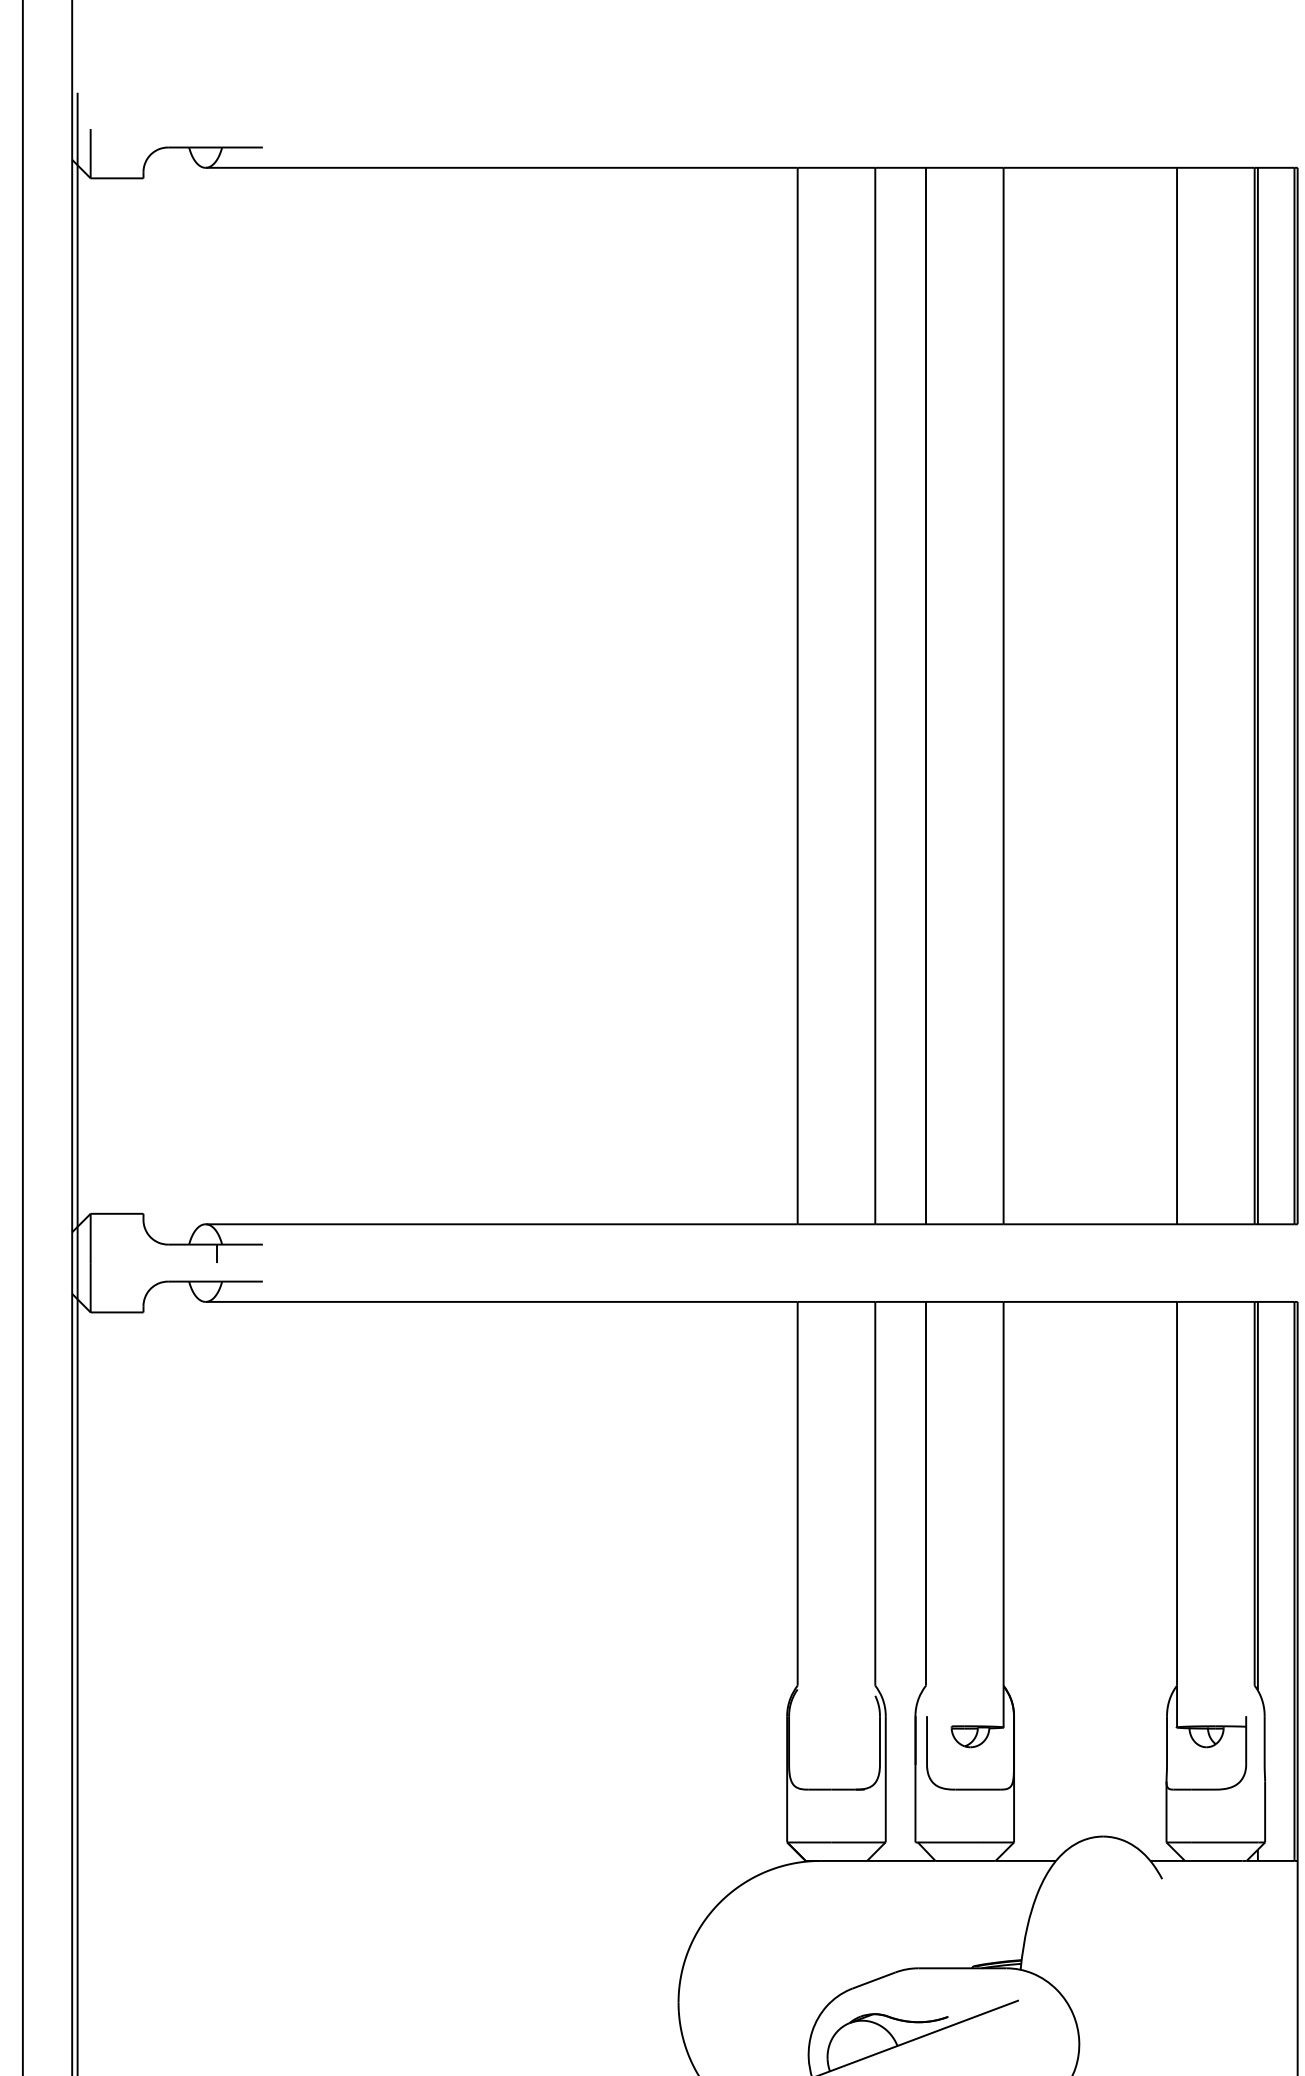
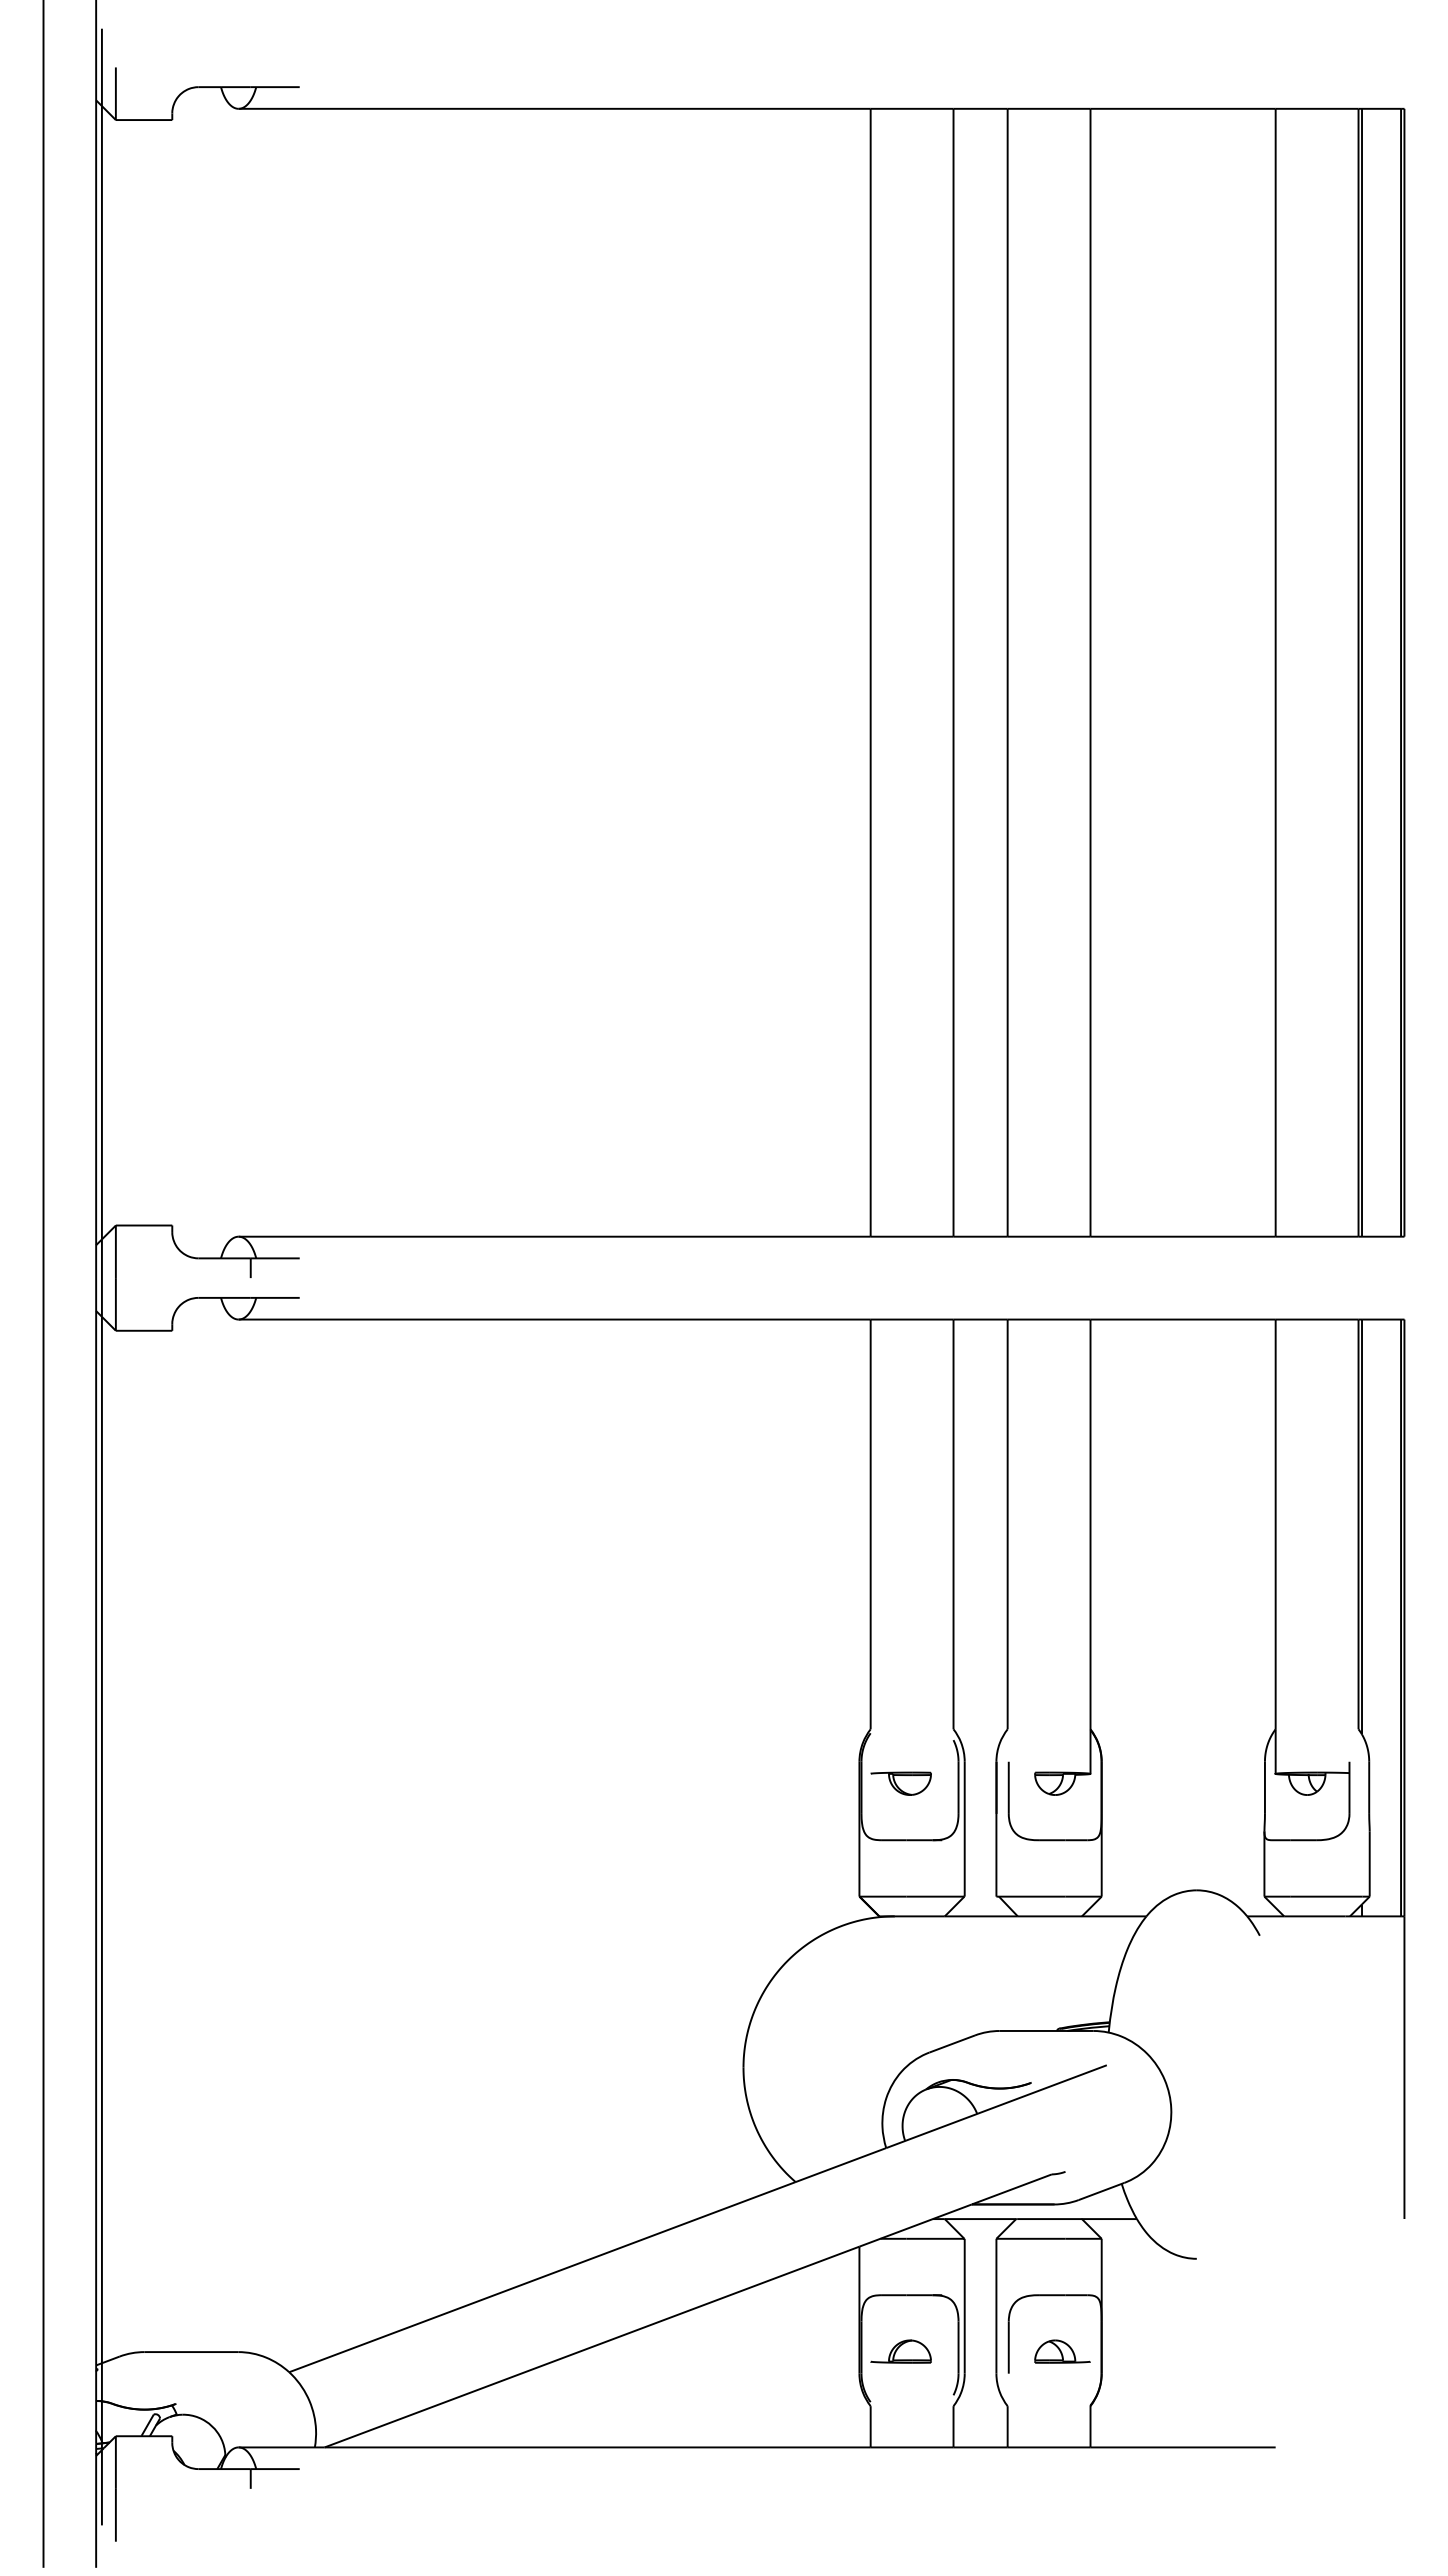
part: (825, 1736) -> (900, 1783), added

